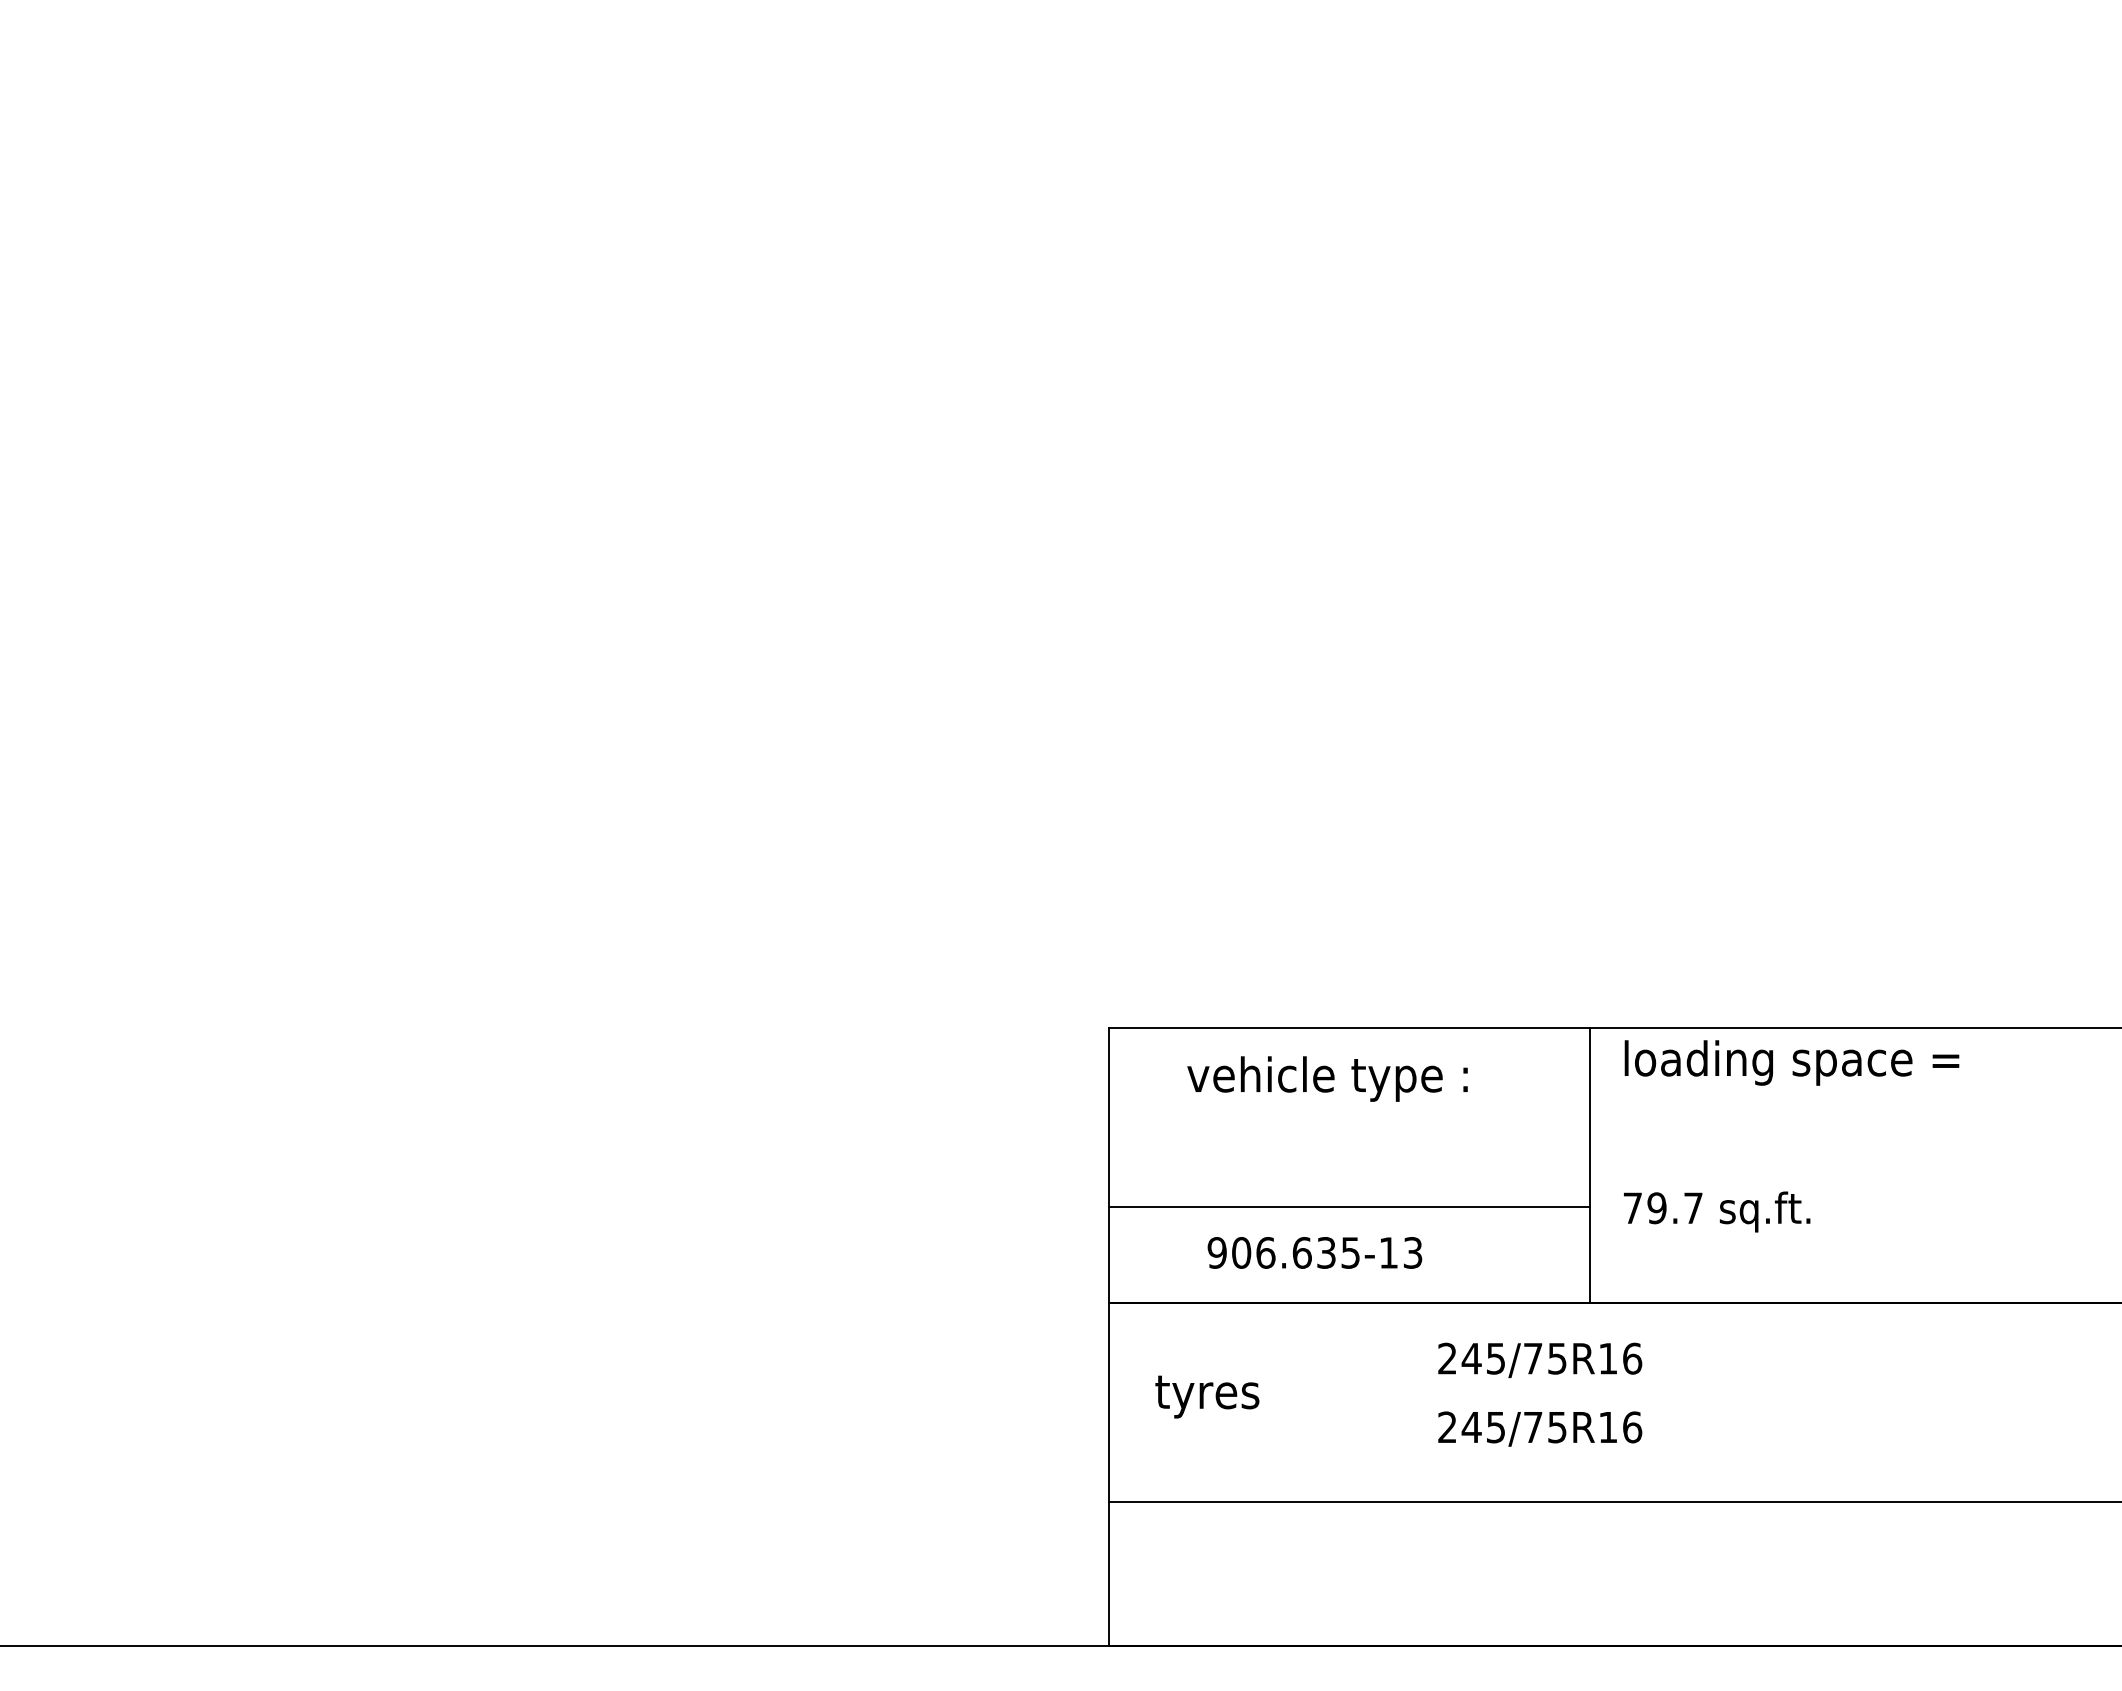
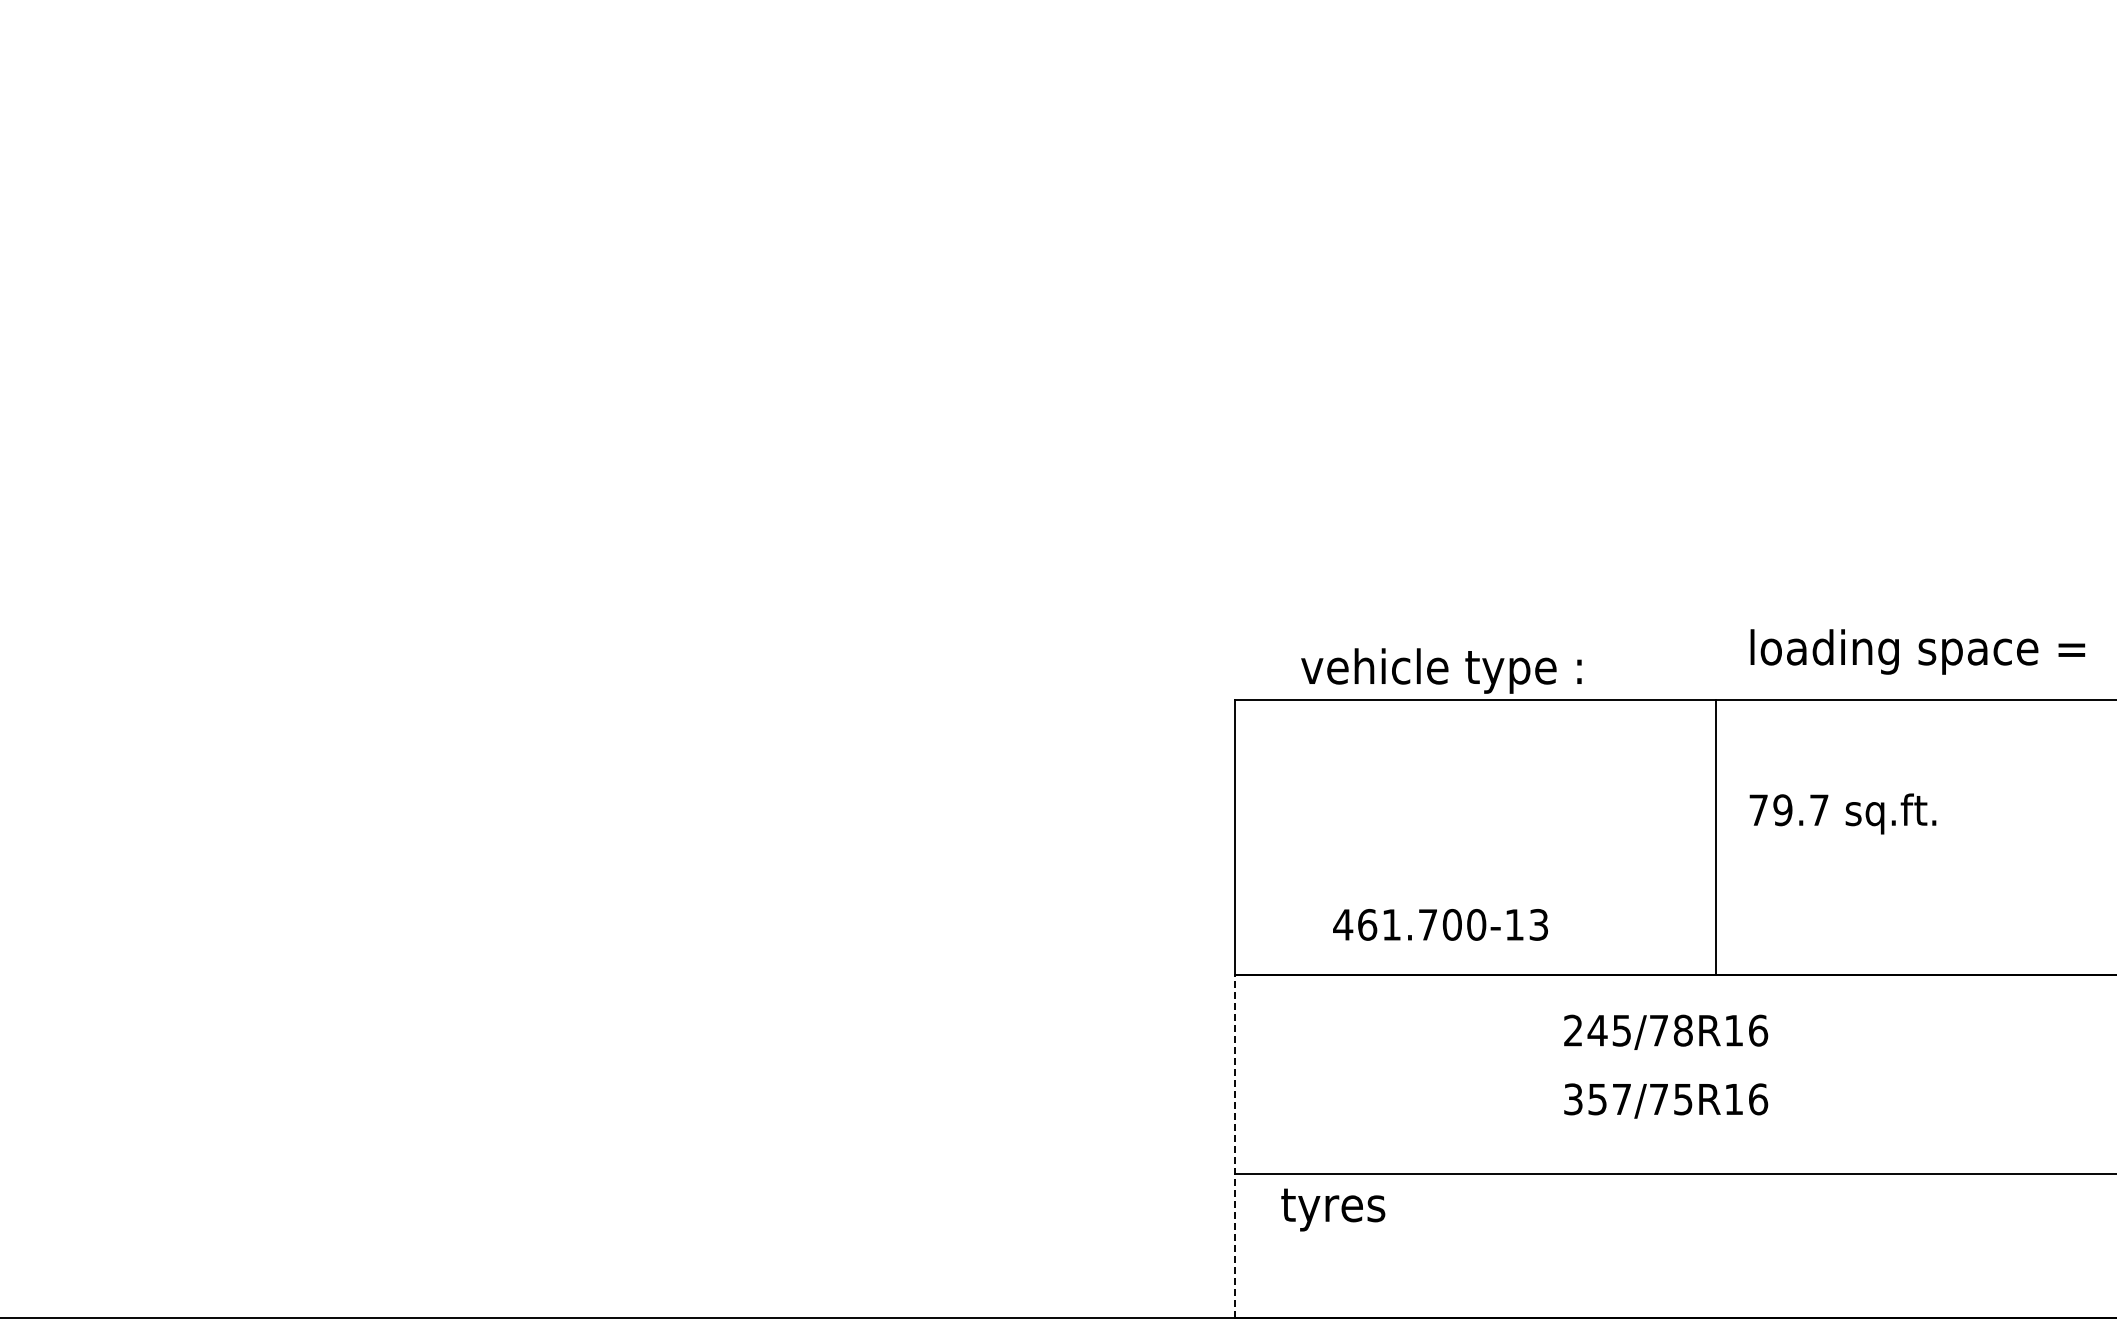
text: (1791, 1062) -> (1917, 651), moved
text: (1327, 1078) -> (1441, 670), moved
line: (1348, 1206) -> (1474, 878), removed
text: (1717, 1211) -> (1843, 813), moved
text: (1283, 1252) -> (1409, 924), 906.635-13 -> 461.700-13
text: (1557, 1358) -> (1683, 1030), 245/75R16 -> 245/78R16
text: (1207, 1396) -> (1333, 1209), moved
text: (1471, 1427) -> (1597, 1099), 245/75R16 -> 357/75R16
line: (1109, 1474) -> (1235, 1146), solid -> dashed

